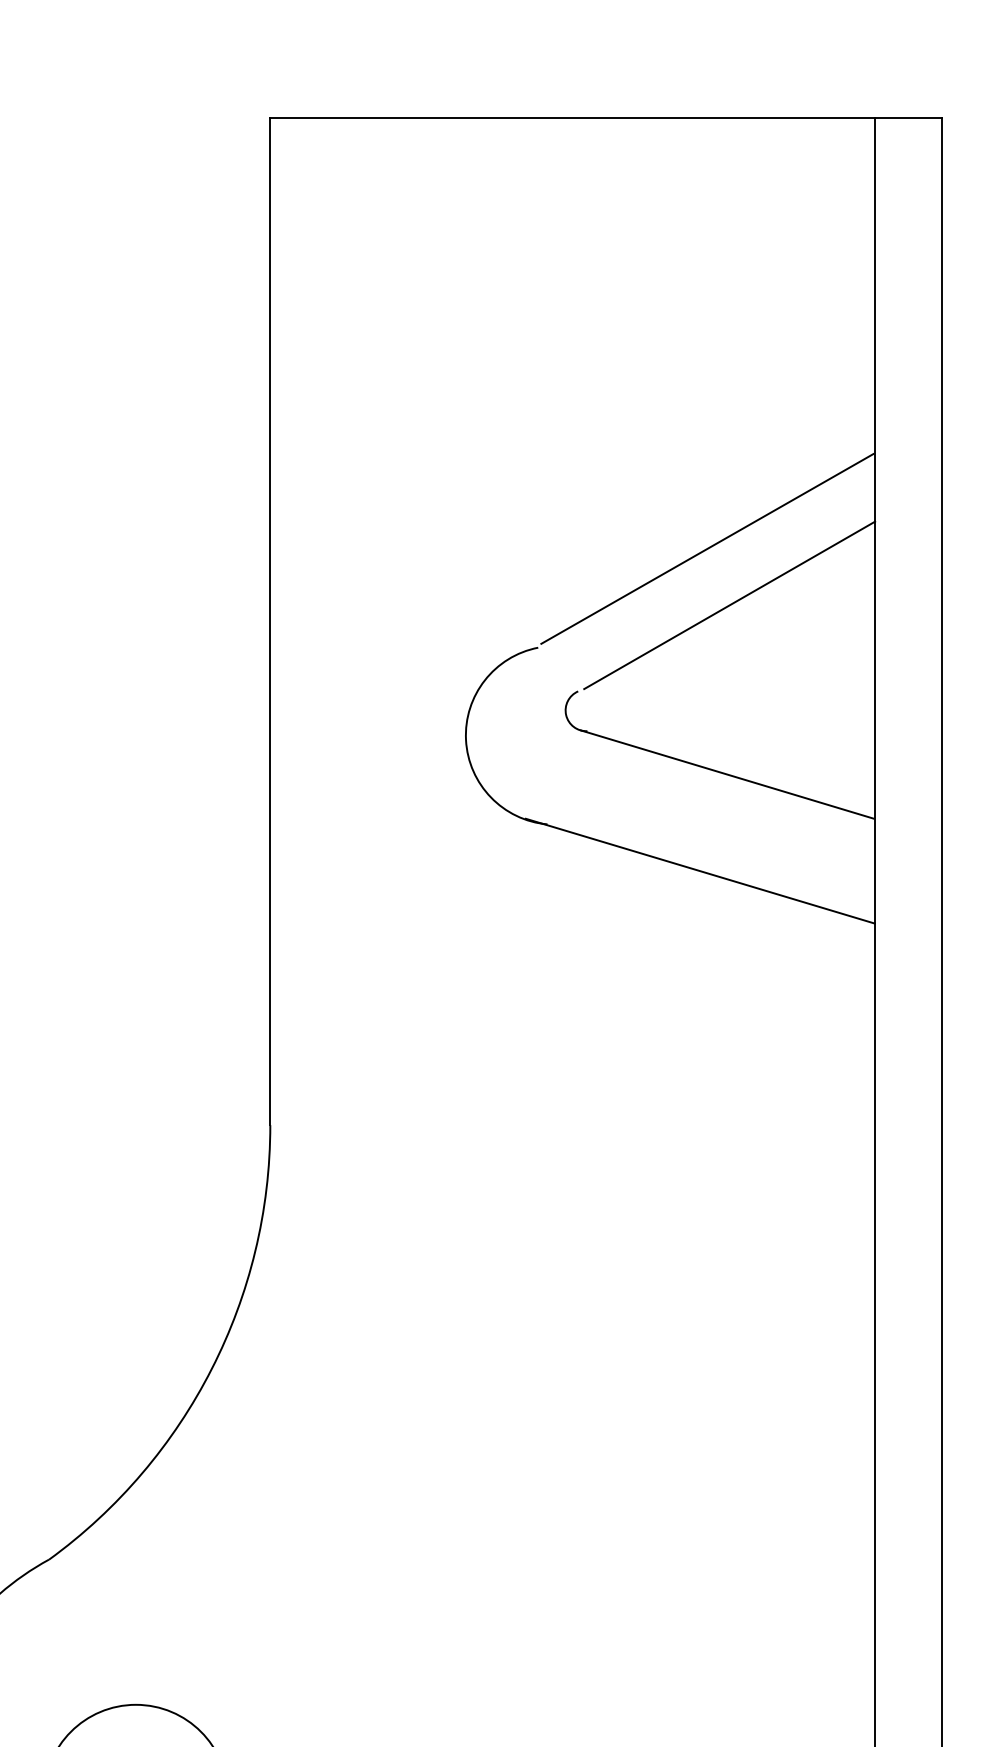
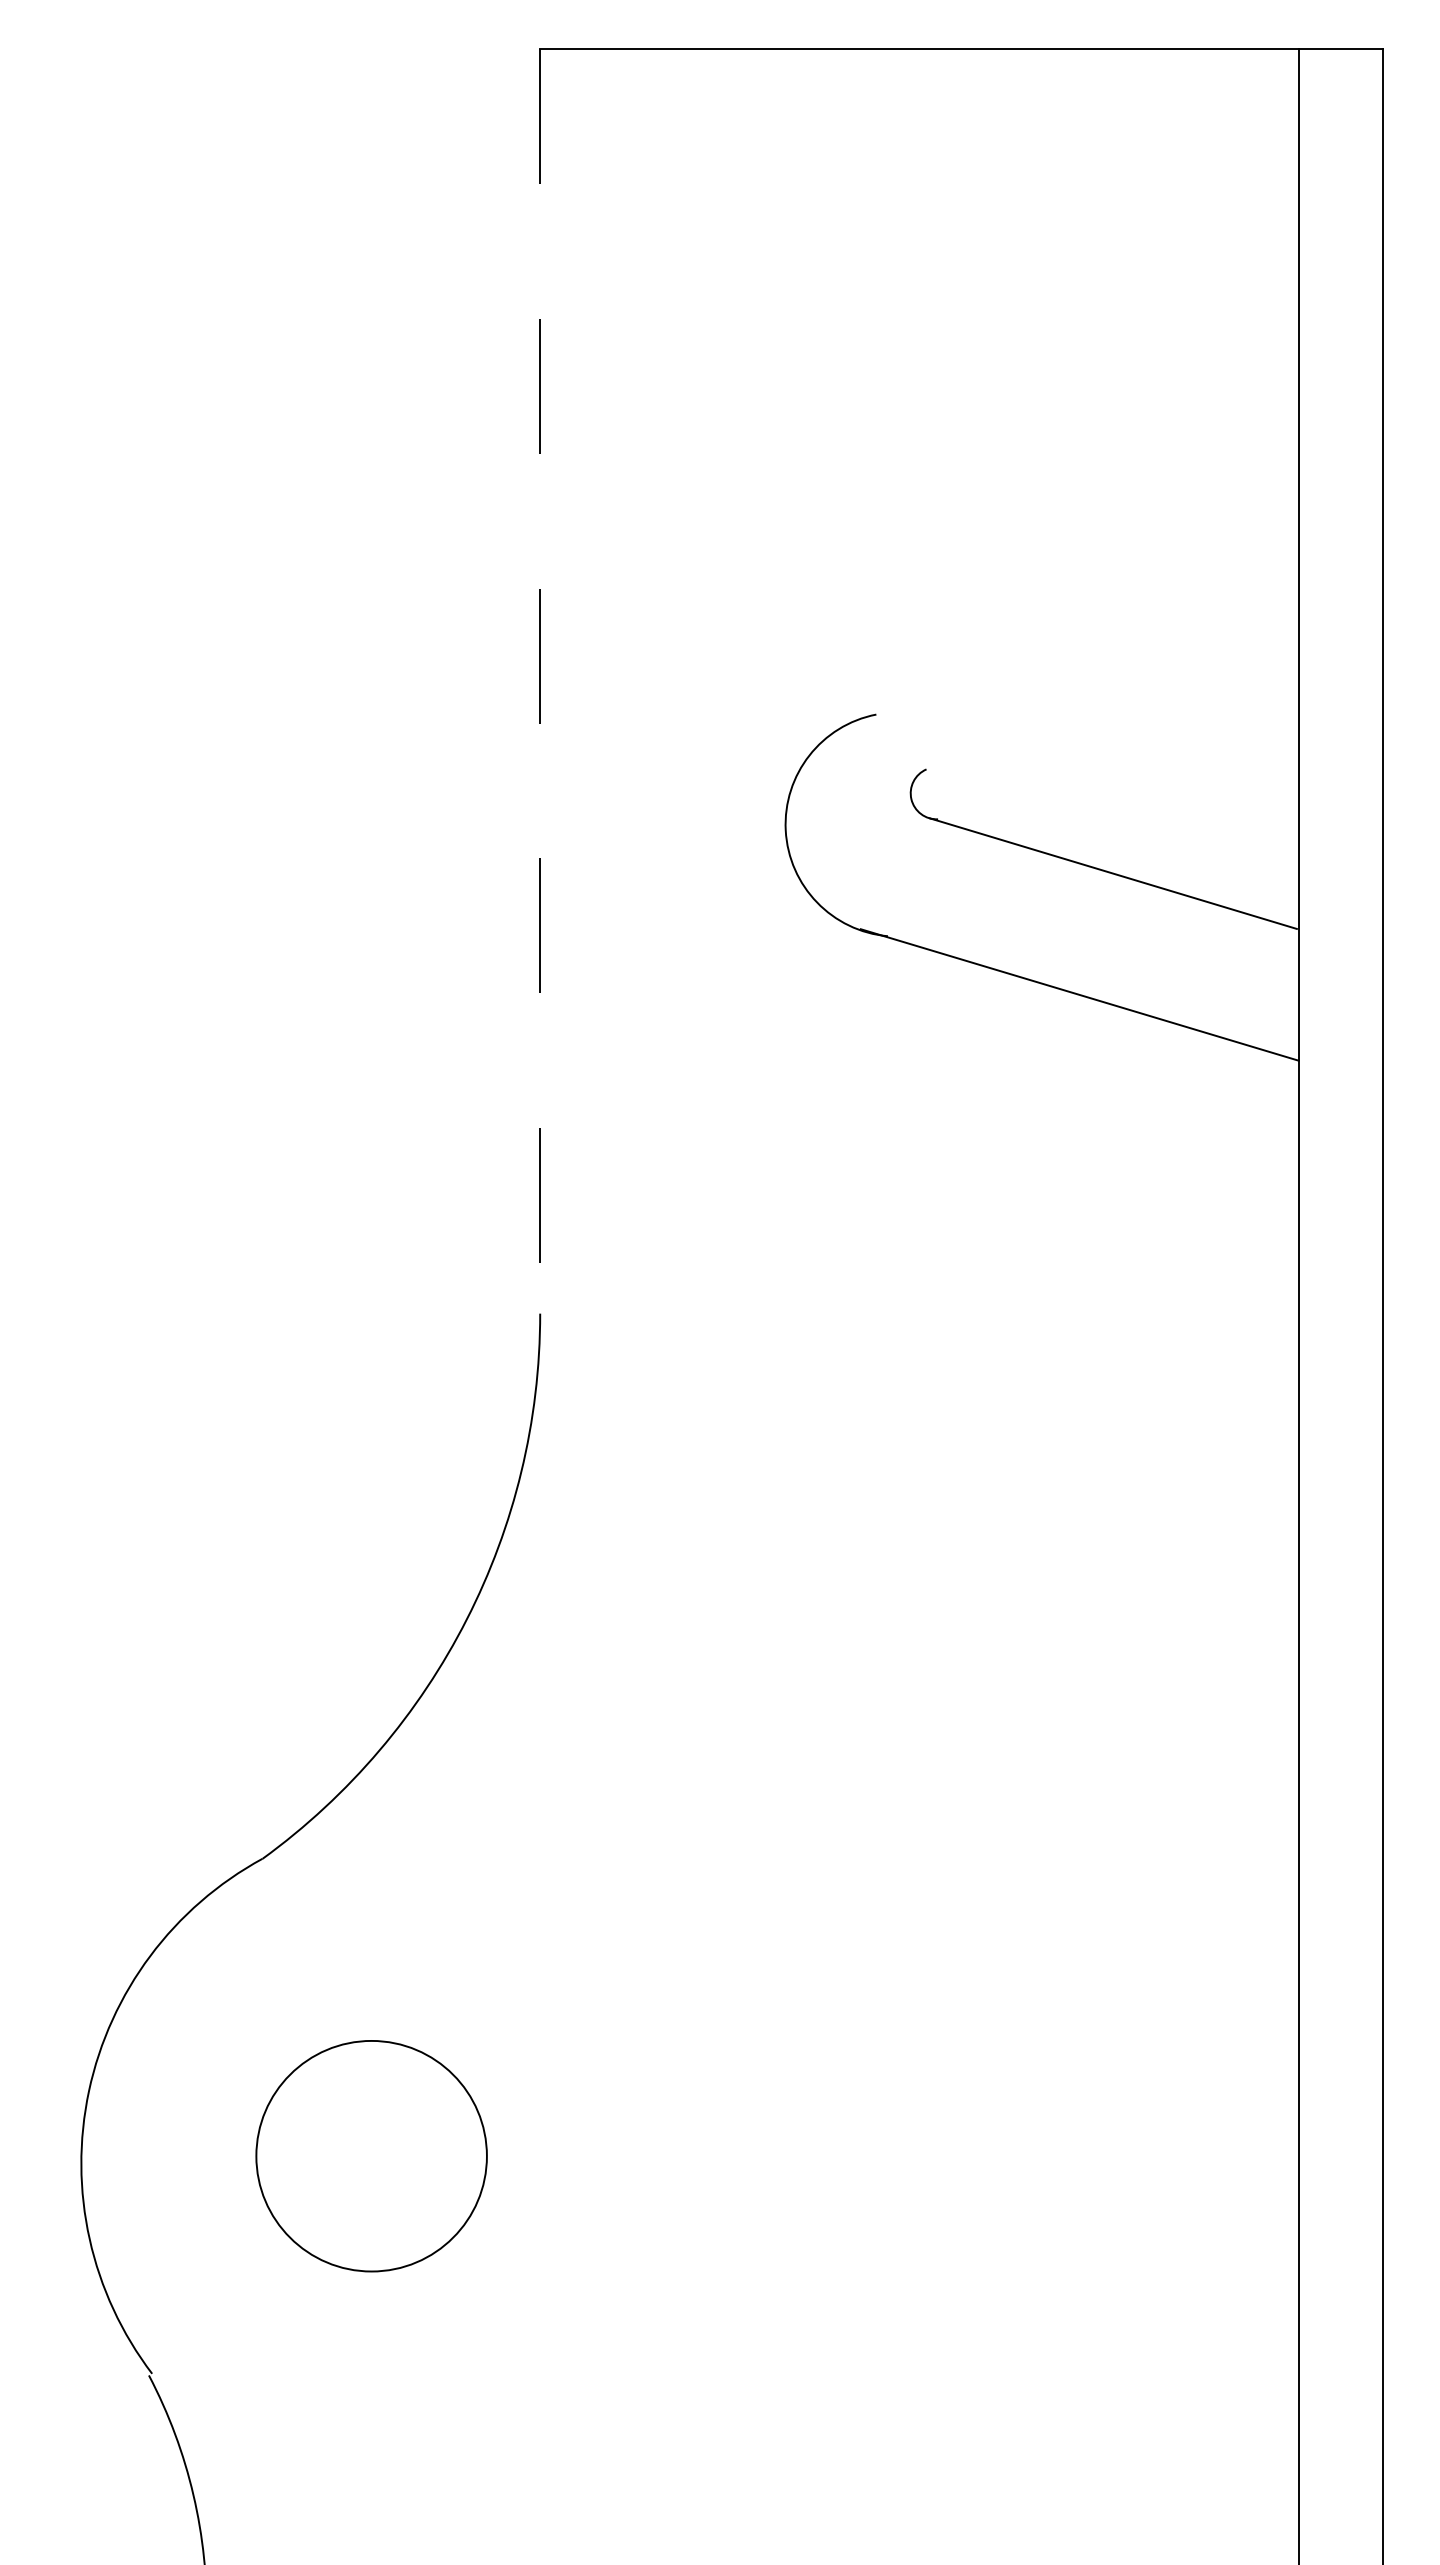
line: (707, 548) -> (1088, 590), removed
line: (729, 605) -> (1116, 661), removed
line: (270, 622) -> (540, 682), solid -> dashed

